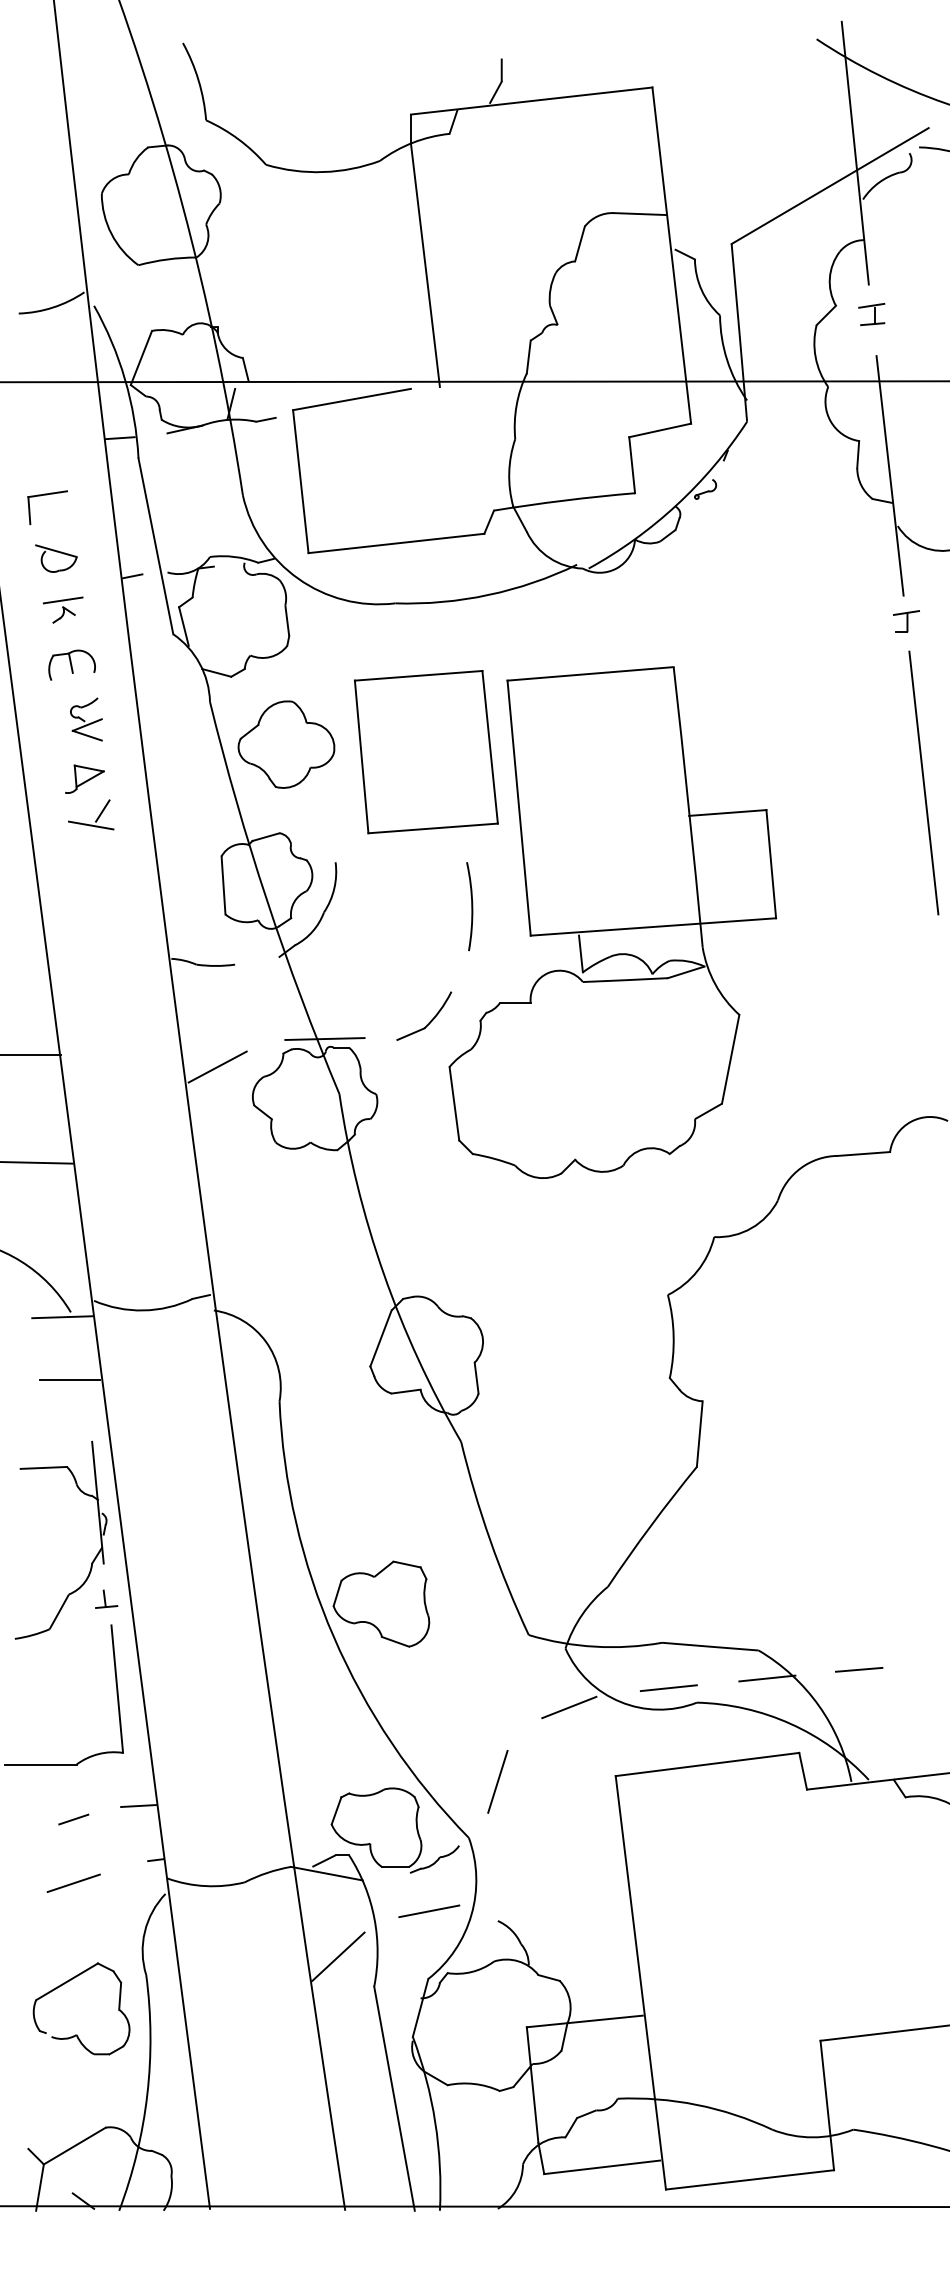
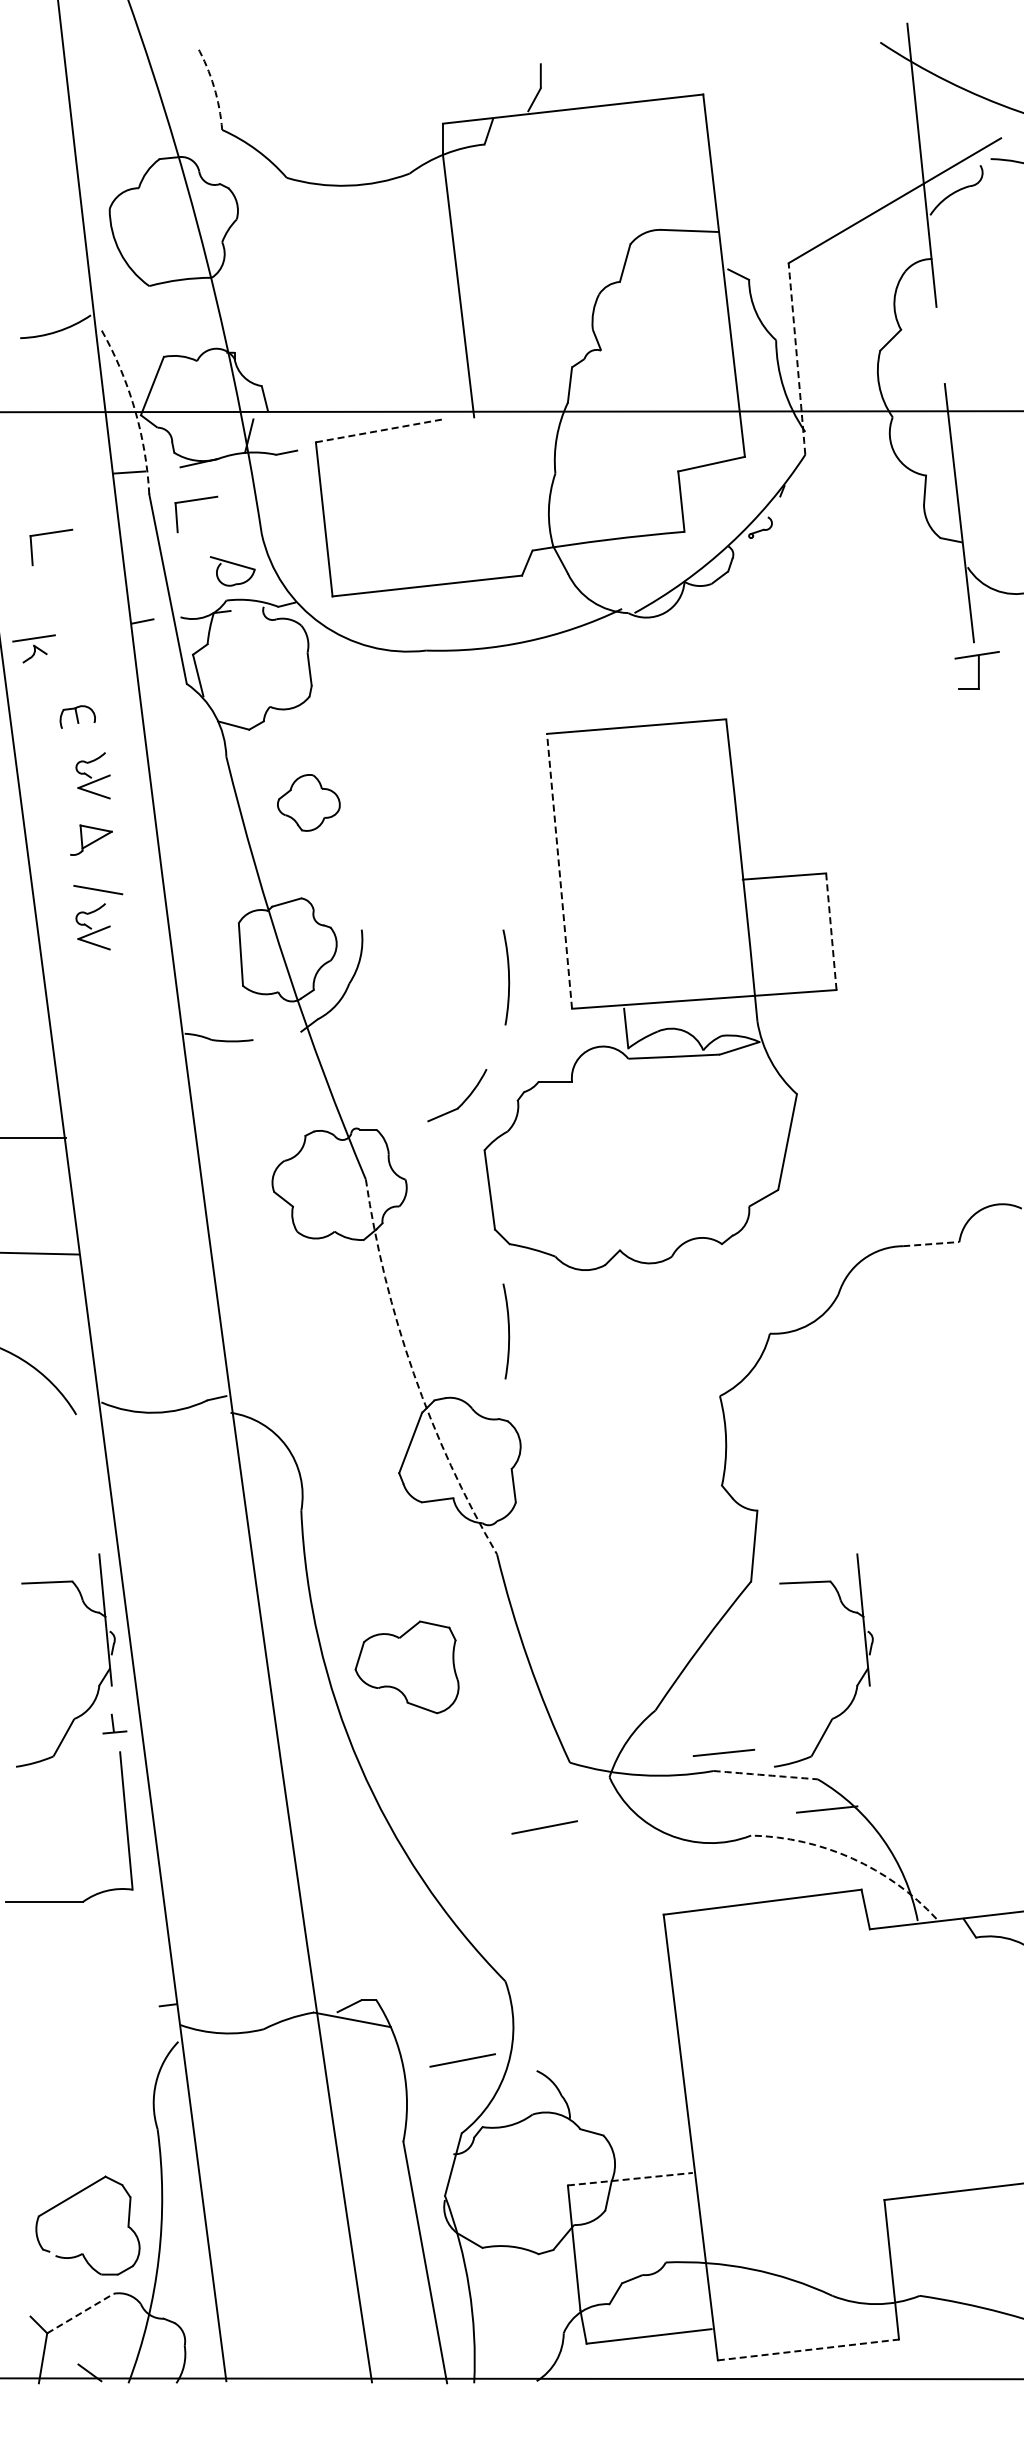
arc: (199, 80) -> (214, 86), solid -> dashed
part: (871, 313) -> (939, 338), removed
arc: (739, 333) -> (797, 359), solid -> dashed
arc: (124, 379) -> (134, 409), solid -> dashed
line: (352, 399) -> (379, 430), solid -> dashed
part: (180, 465) -> (194, 501), added
part: (56, 558) -> (232, 571), moved
part: (62, 609) -> (33, 648), moved
part: (905, 621) -> (976, 670), size x1.6
part: (71, 664) -> (77, 716), size x0.7
part: (286, 744) -> (308, 802), size x0.6
part: (426, 751) -> (459, 810), removed
line: (923, 782) -> (995, 843), removed
line: (519, 807) -> (559, 870), solid -> dashed
line: (102, 811) -> (110, 874), removed
part: (85, 859) -> (92, 926), added
line: (771, 863) -> (831, 931), solid -> dashed
line: (324, 1039) -> (349, 1120), removed
line: (217, 1067) -> (234, 1150), removed
line: (864, 1154) -> (931, 1244), solid -> dashed
arc: (471, 1235) -> (508, 1331), added
arc: (383, 1274) -> (413, 1373), solid -> dashed
line: (61, 1317) -> (66, 1420), removed
line: (70, 1379) -> (75, 1487), removed
part: (794, 1562) -> (856, 1684), added
part: (380, 1604) -> (406, 1667), moved
arc: (710, 1646) -> (765, 1775), solid -> dashed
line: (859, 1670) -> (926, 1800), removed
line: (668, 1687) -> (723, 1752), moved
line: (505, 1695) -> (544, 1827), added
line: (569, 1707) -> (613, 1840), removed
arc: (790, 1723) -> (852, 1858), solid -> dashed
line: (497, 1781) -> (536, 1920), removed
line: (138, 1805) -> (149, 1946), removed
line: (73, 1819) -> (79, 1961), removed
part: (394, 1830) -> (425, 1973), removed
line: (73, 1882) -> (79, 2029), removed
line: (338, 1956) -> (364, 2109), removed
line: (584, 2021) -> (630, 2179), solid -> dashed
part: (77, 2034) -> (83, 2253), moved
line: (74, 2146) -> (80, 2313), solid -> dashed
line: (750, 2179) -> (808, 2349), solid -> dashed

